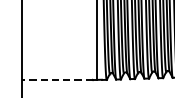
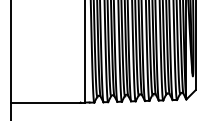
line: (56, 79) -> (45, 102), dashed -> solid

